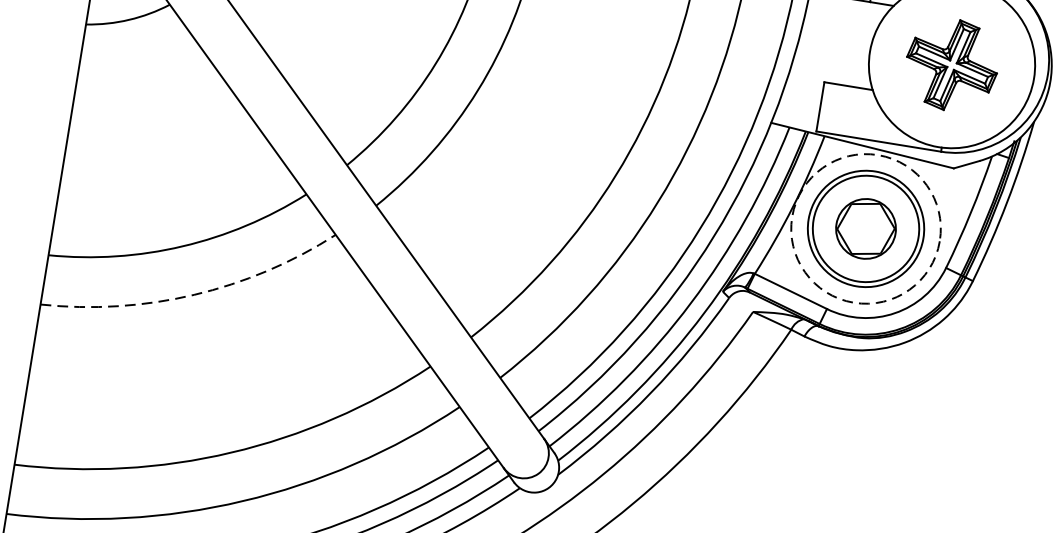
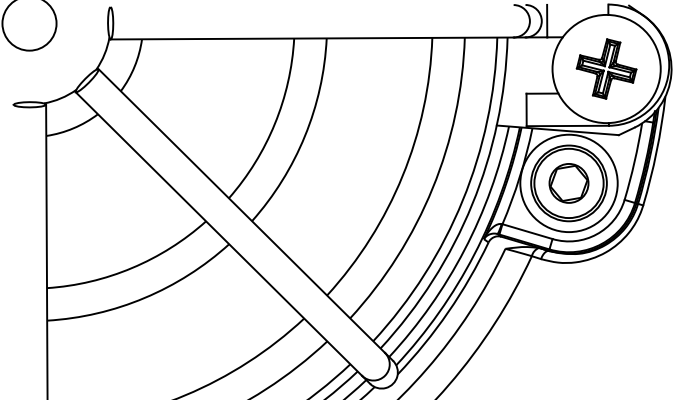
circle: (865, 228) -> (568, 183), dashed -> solid
arc: (193, 294) -> (144, 297), dashed -> solid

